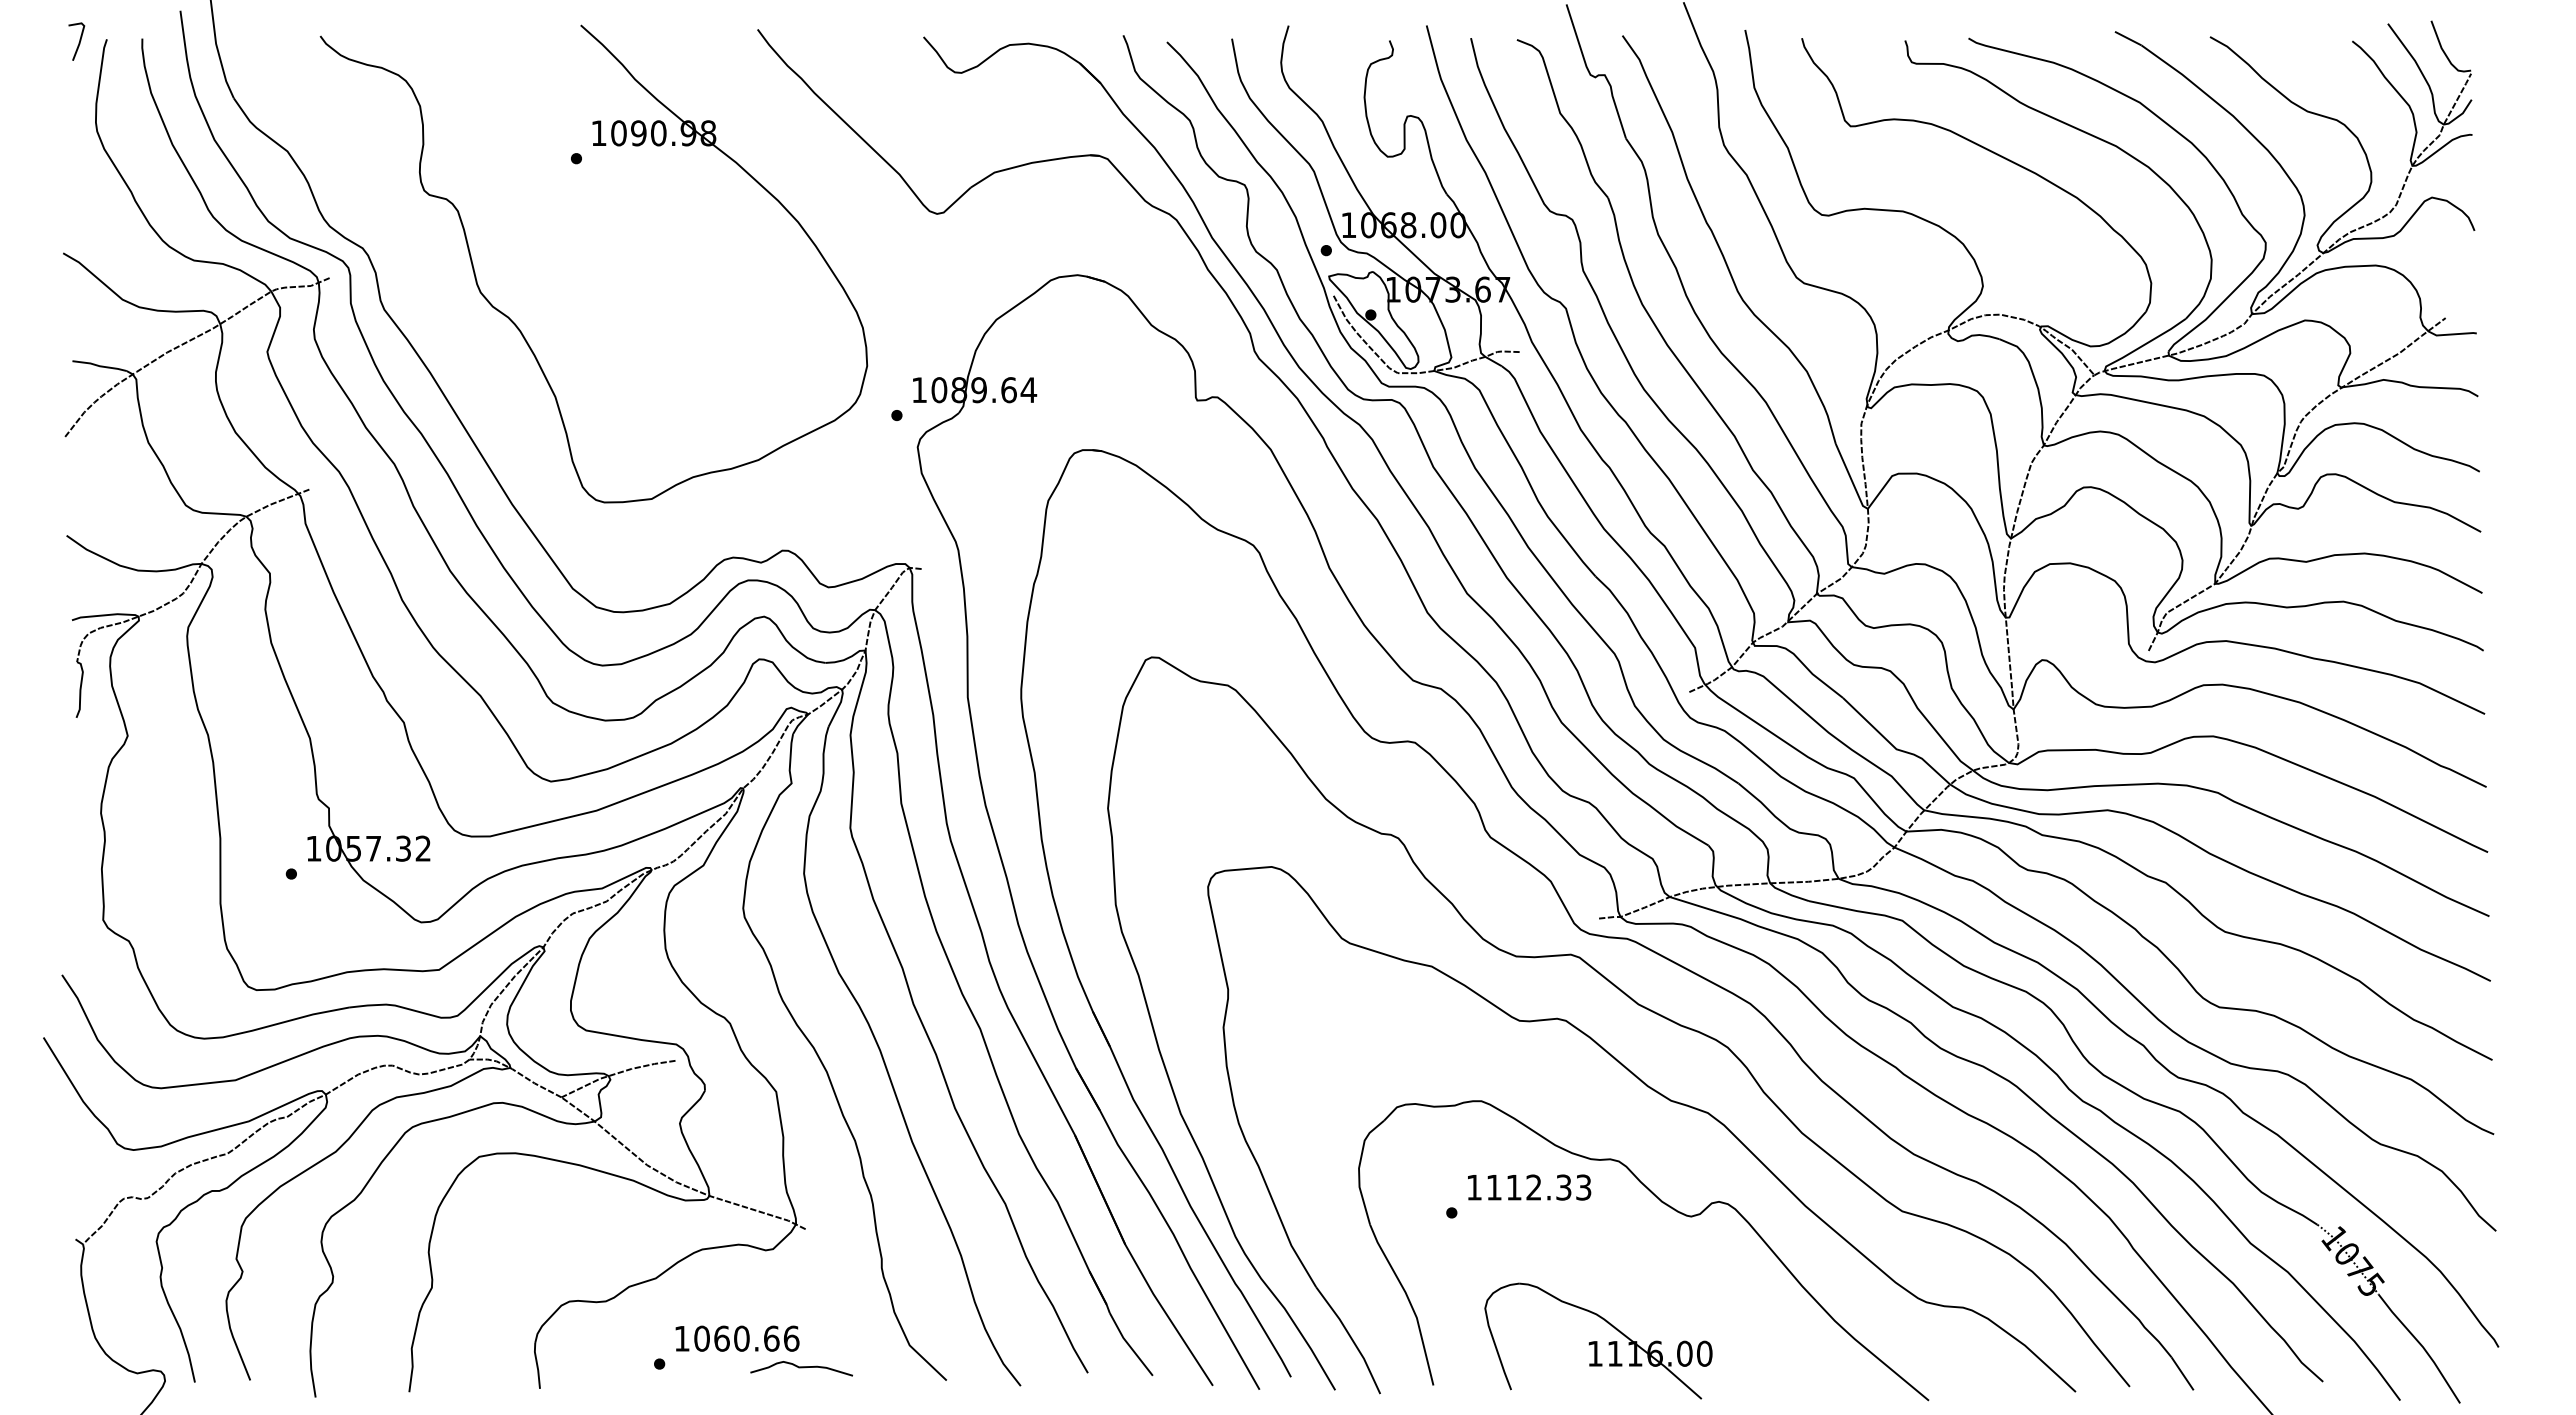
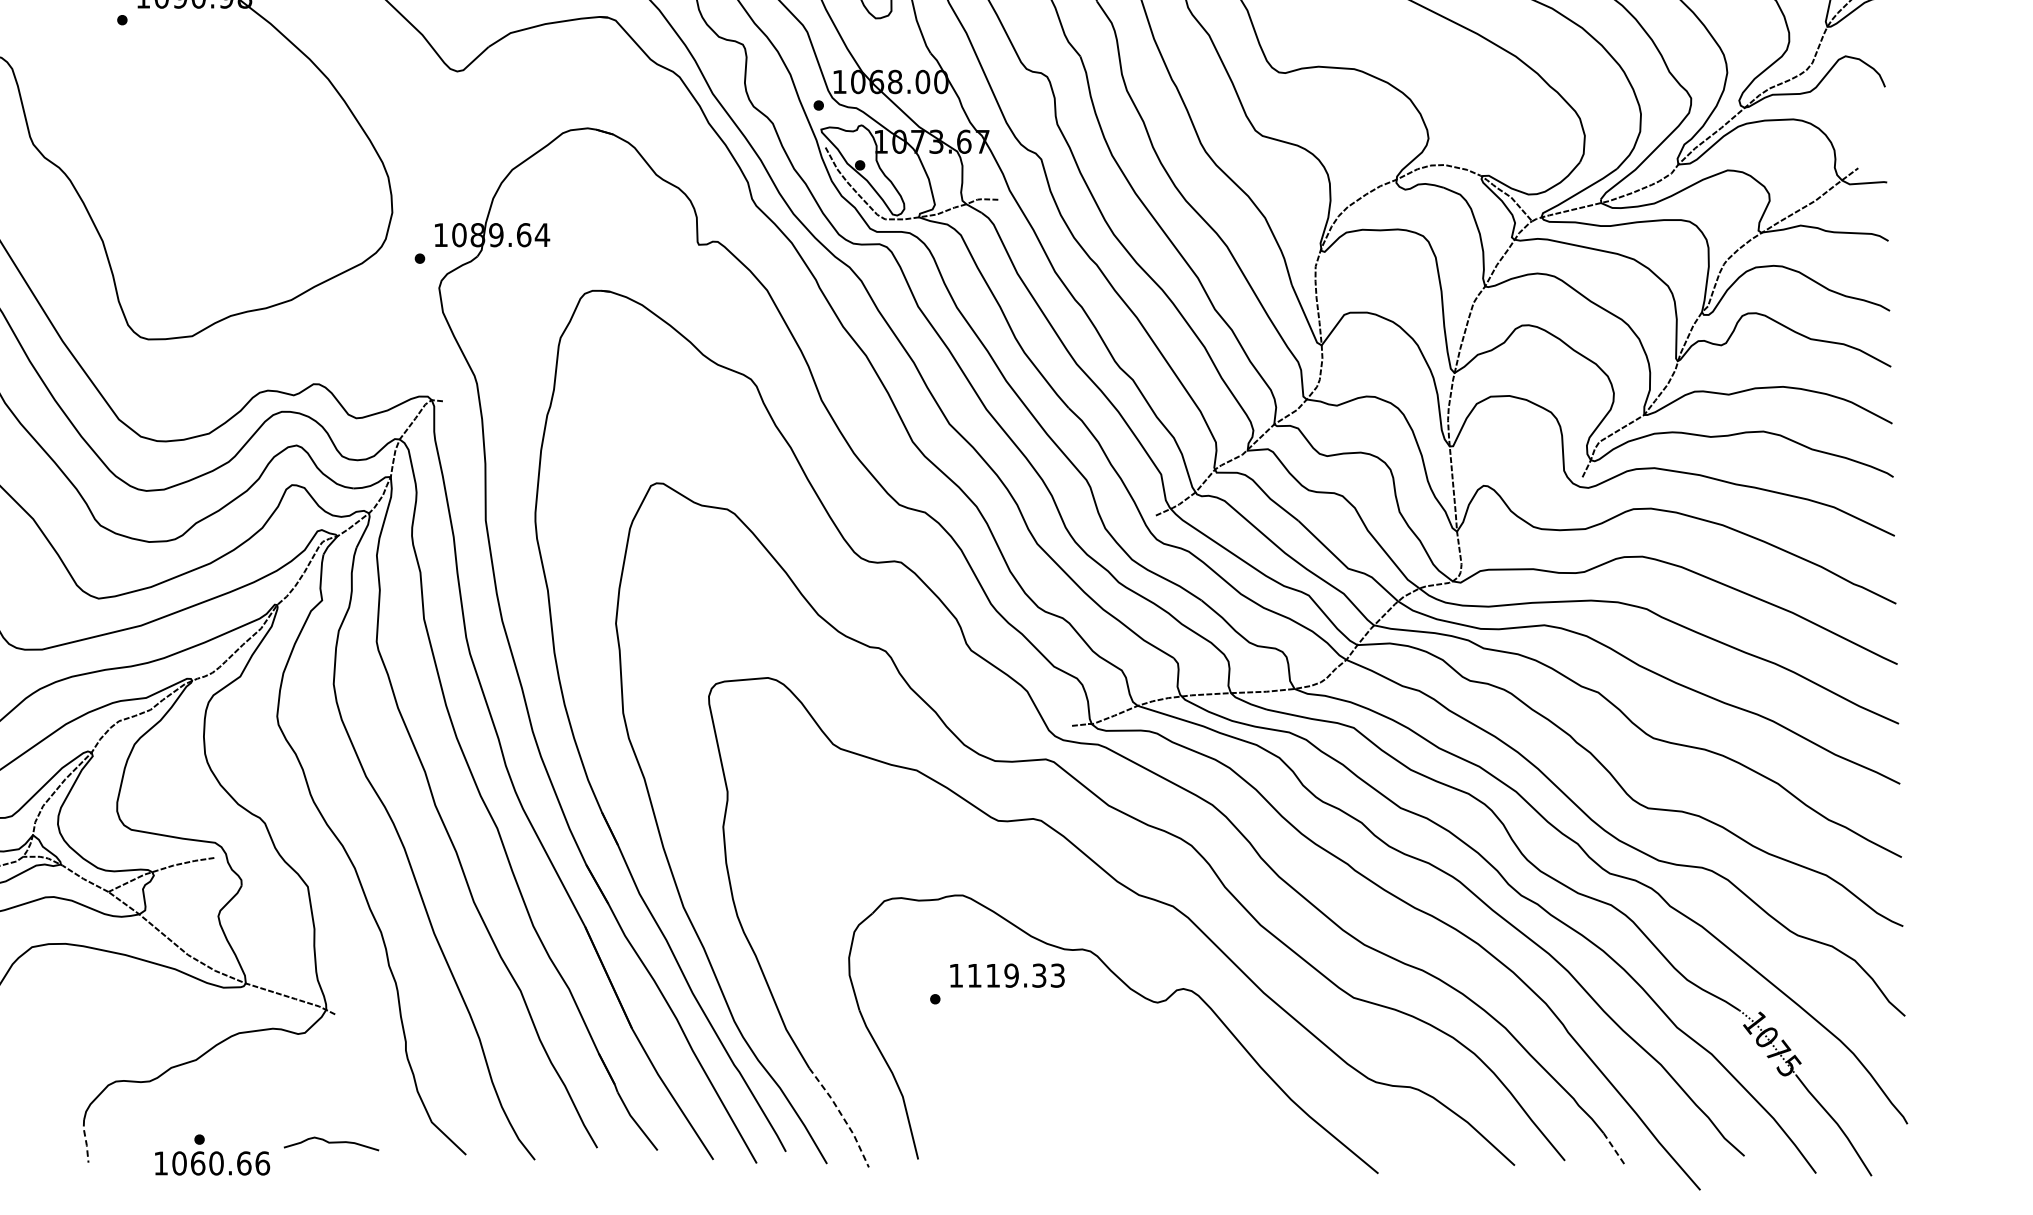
text: (1533, 1187) -> (1011, 975), 1112.33 -> 1119.33
text: (737, 1338) -> (212, 1163), moved
line: (1351, 1338) -> (842, 1115), solid -> dashed
part: (1598, 1340) -> (1071, 1117), removed
line: (537, 1365) -> (86, 1140), solid -> dashed
line: (2182, 1373) -> (1613, 1148), solid -> dashed

